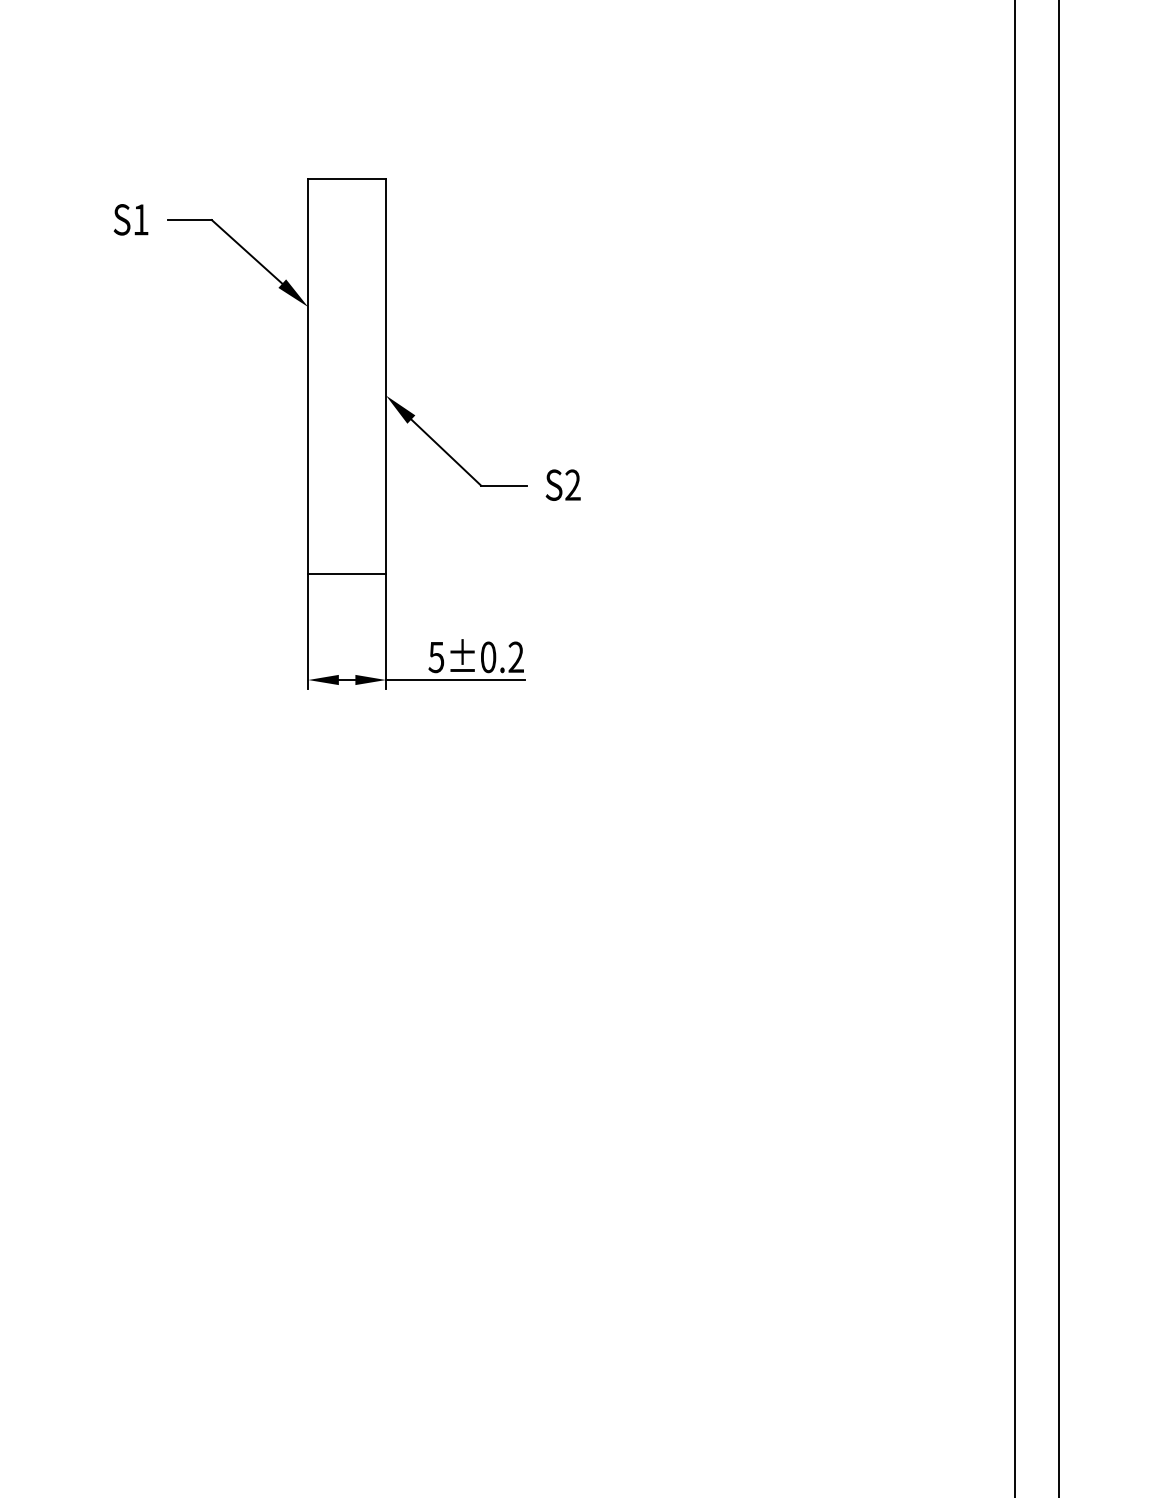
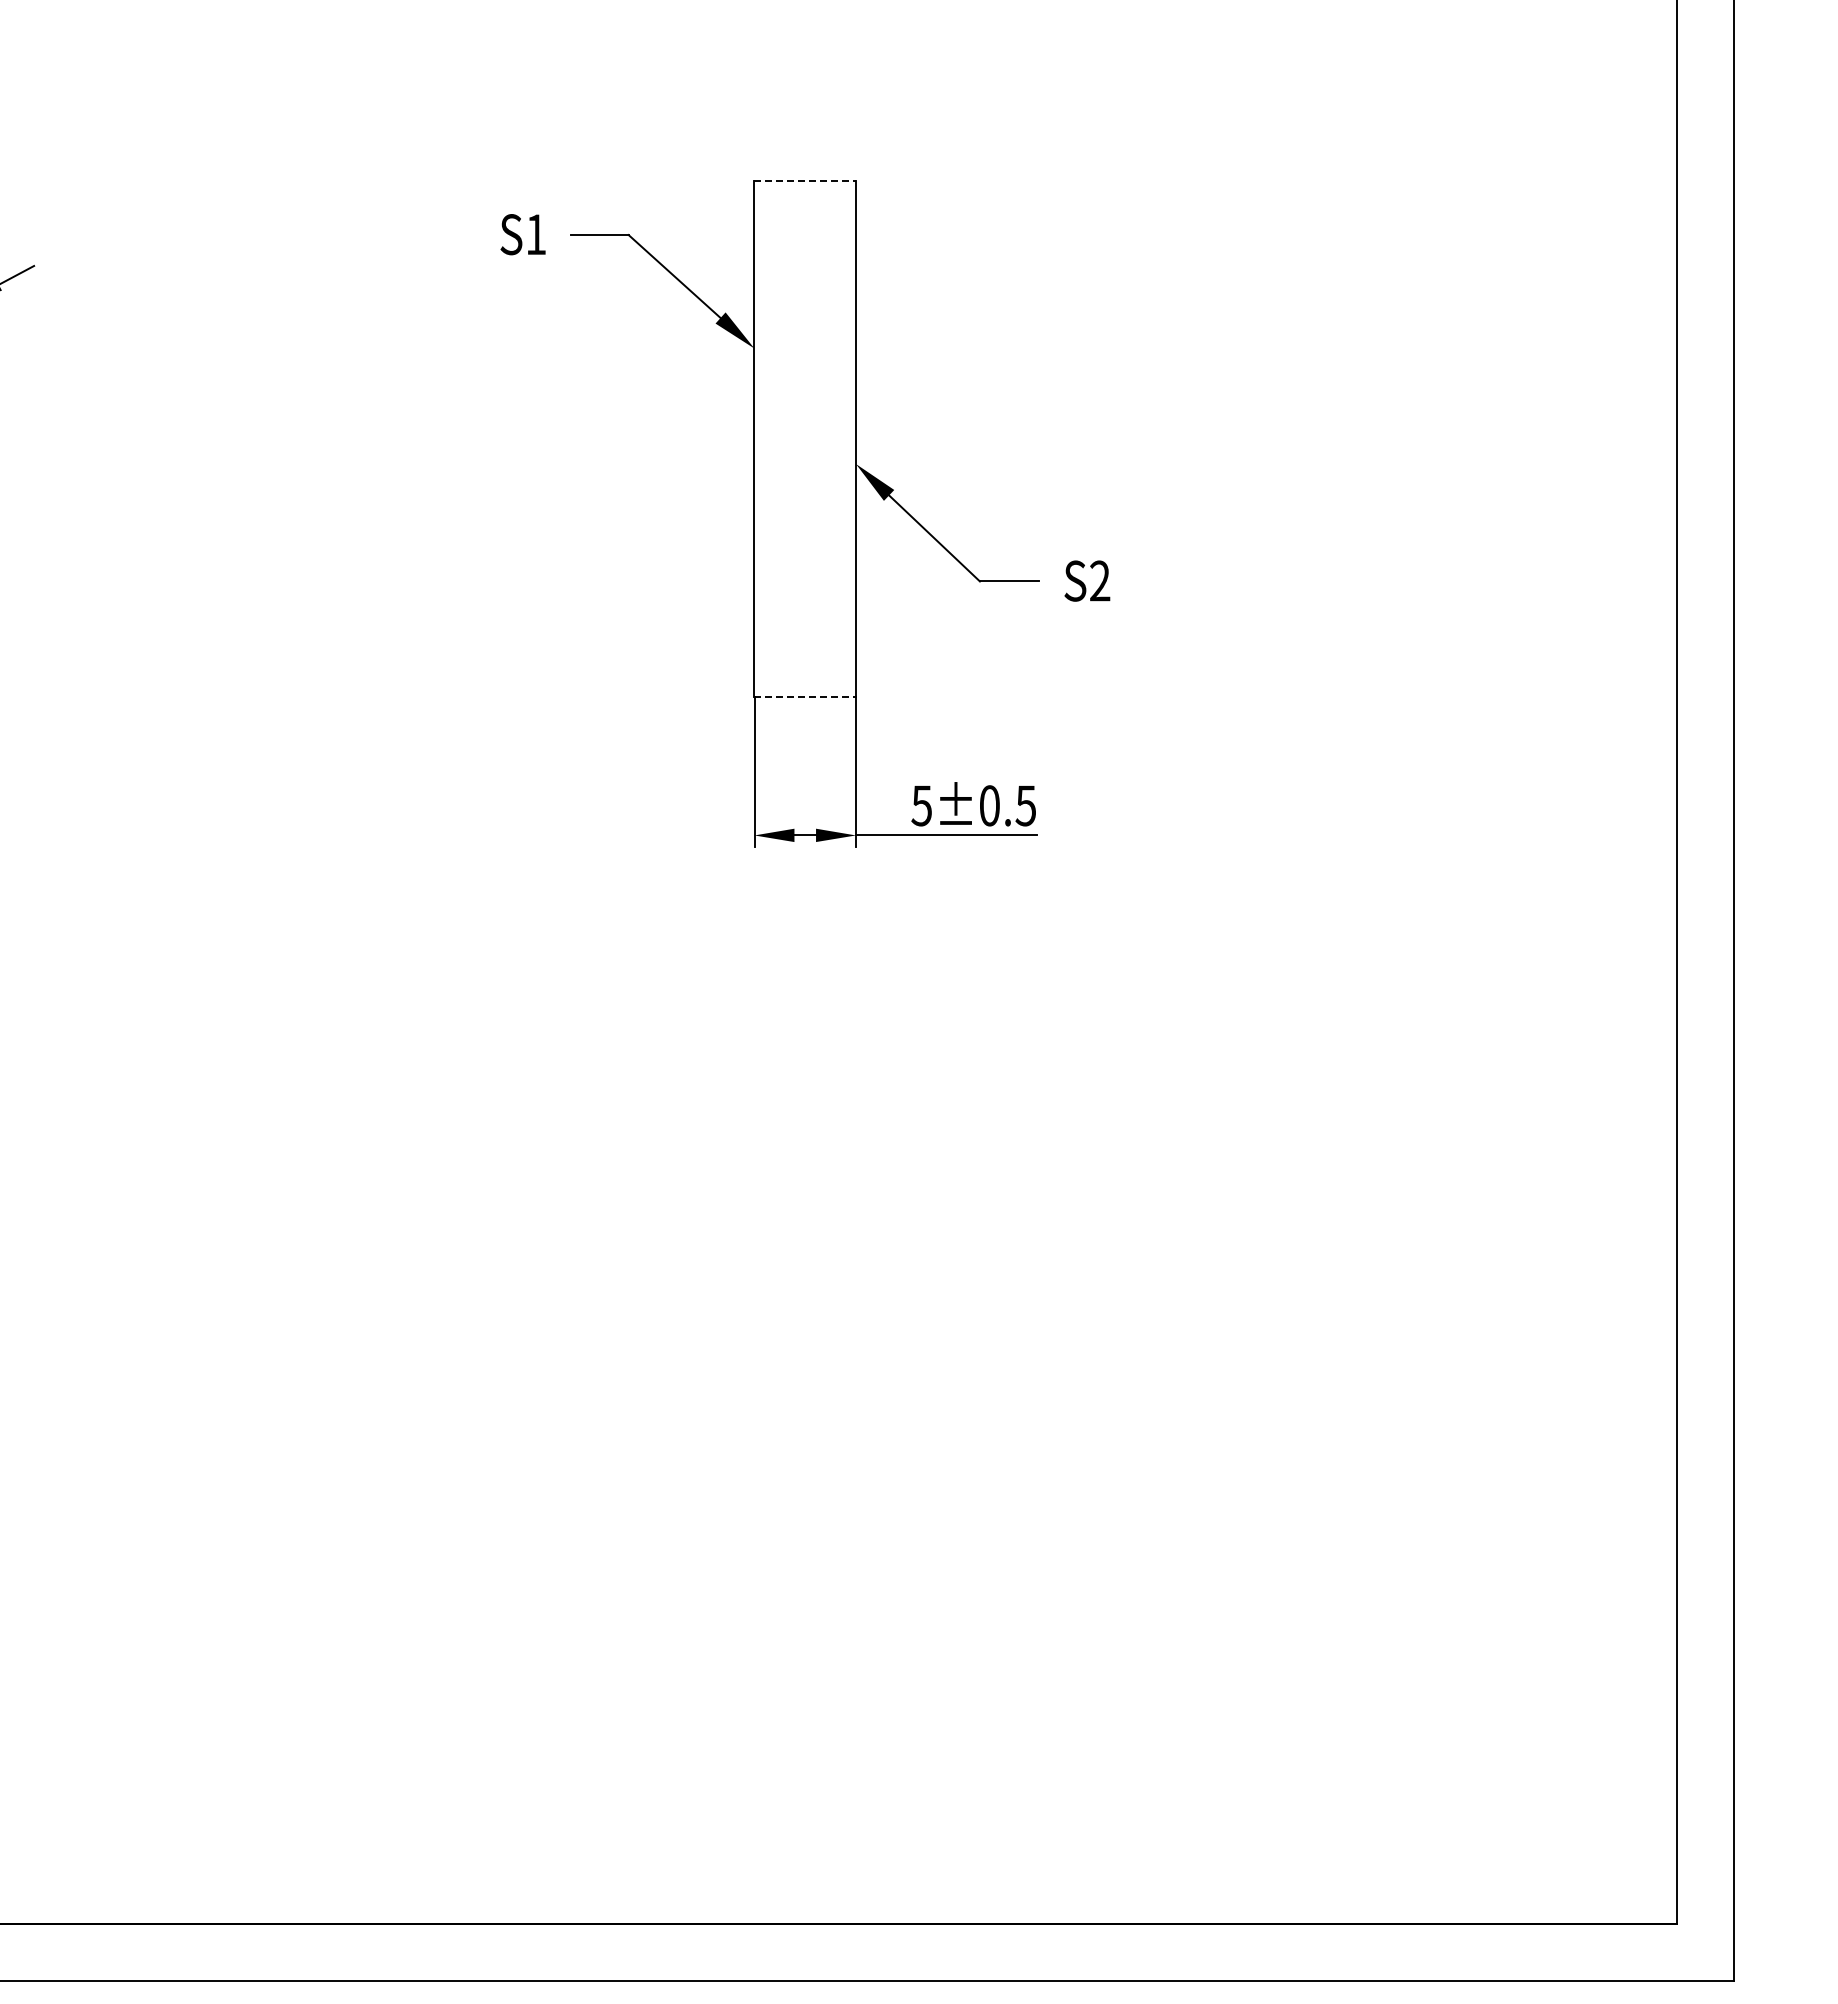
line: (347, 179) -> (805, 181), solid -> dashed
line: (347, 574) -> (805, 697), solid -> dashed
text: (515, 657) -> (1025, 805), 5±0.2 -> 5±0.5

